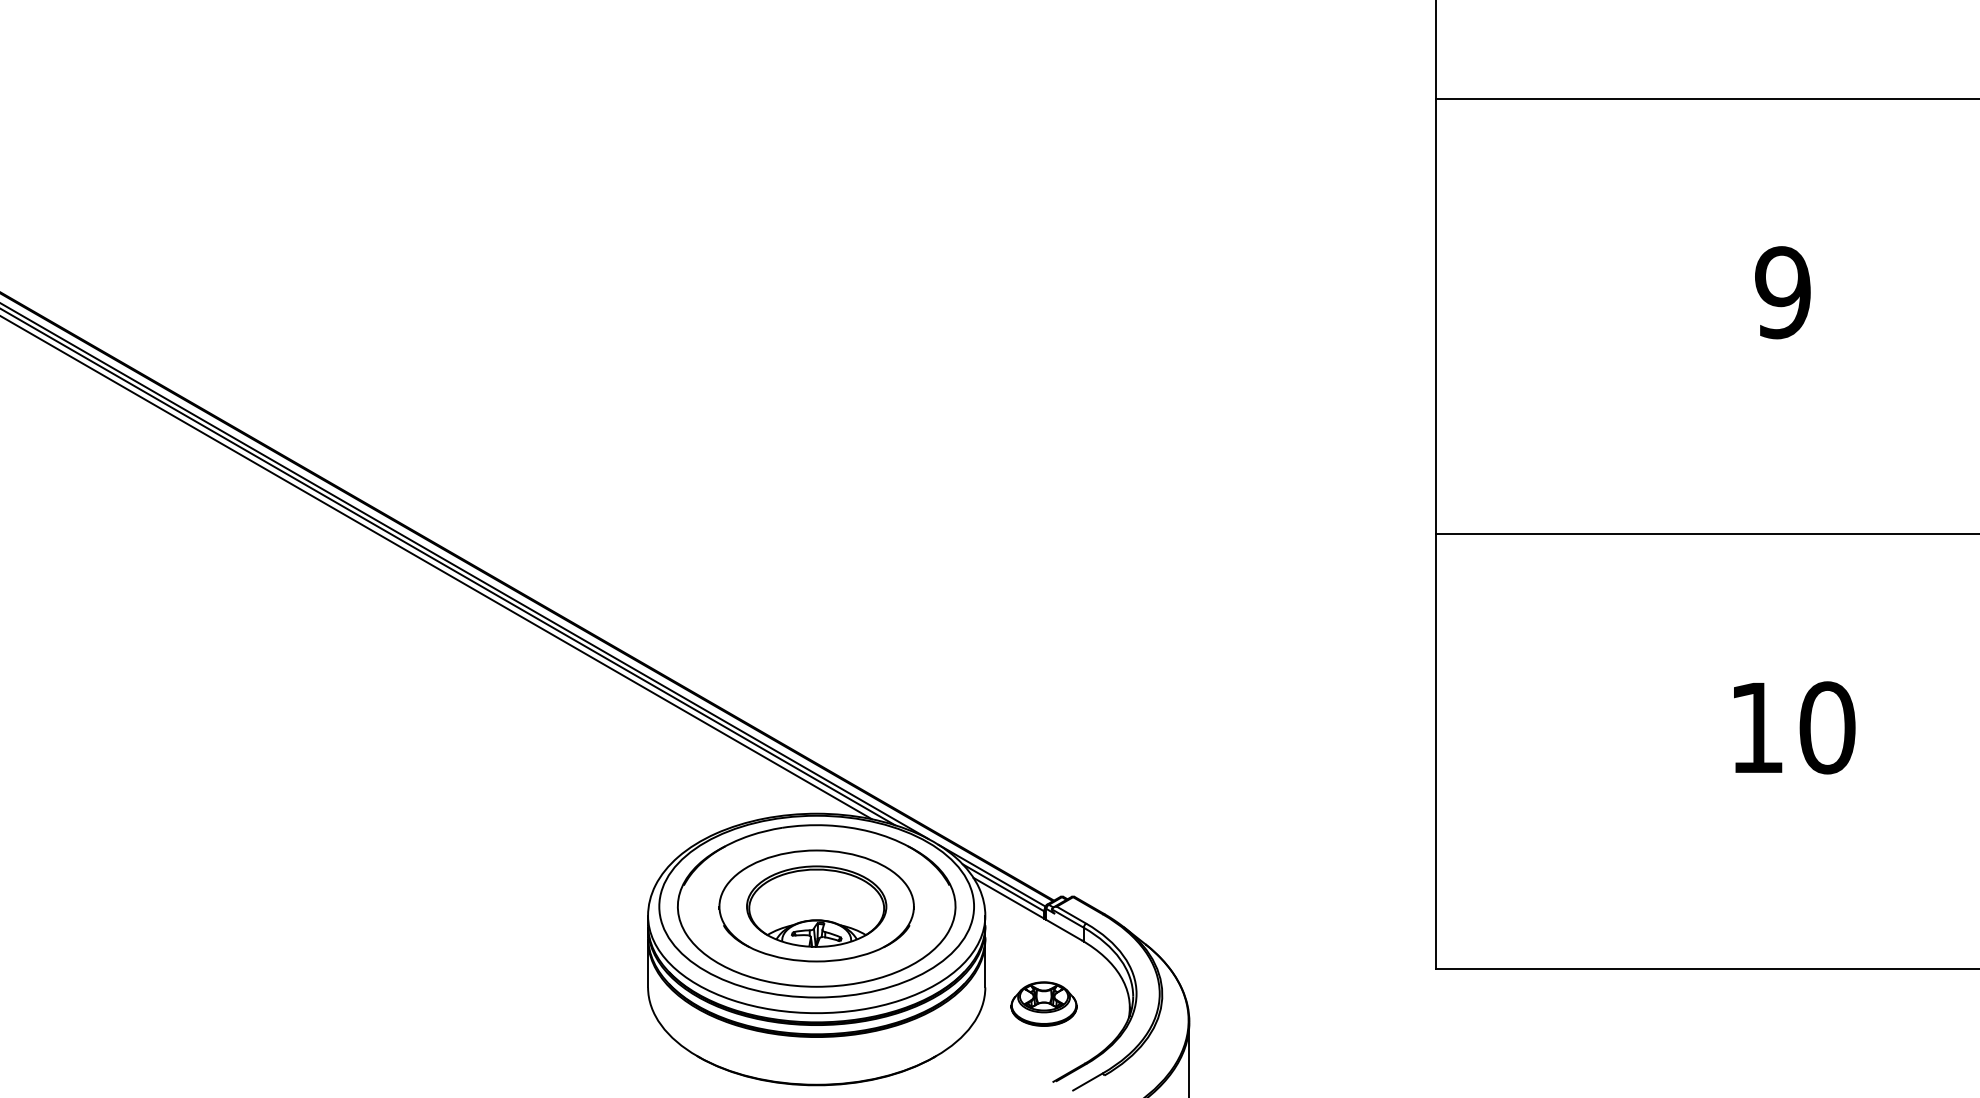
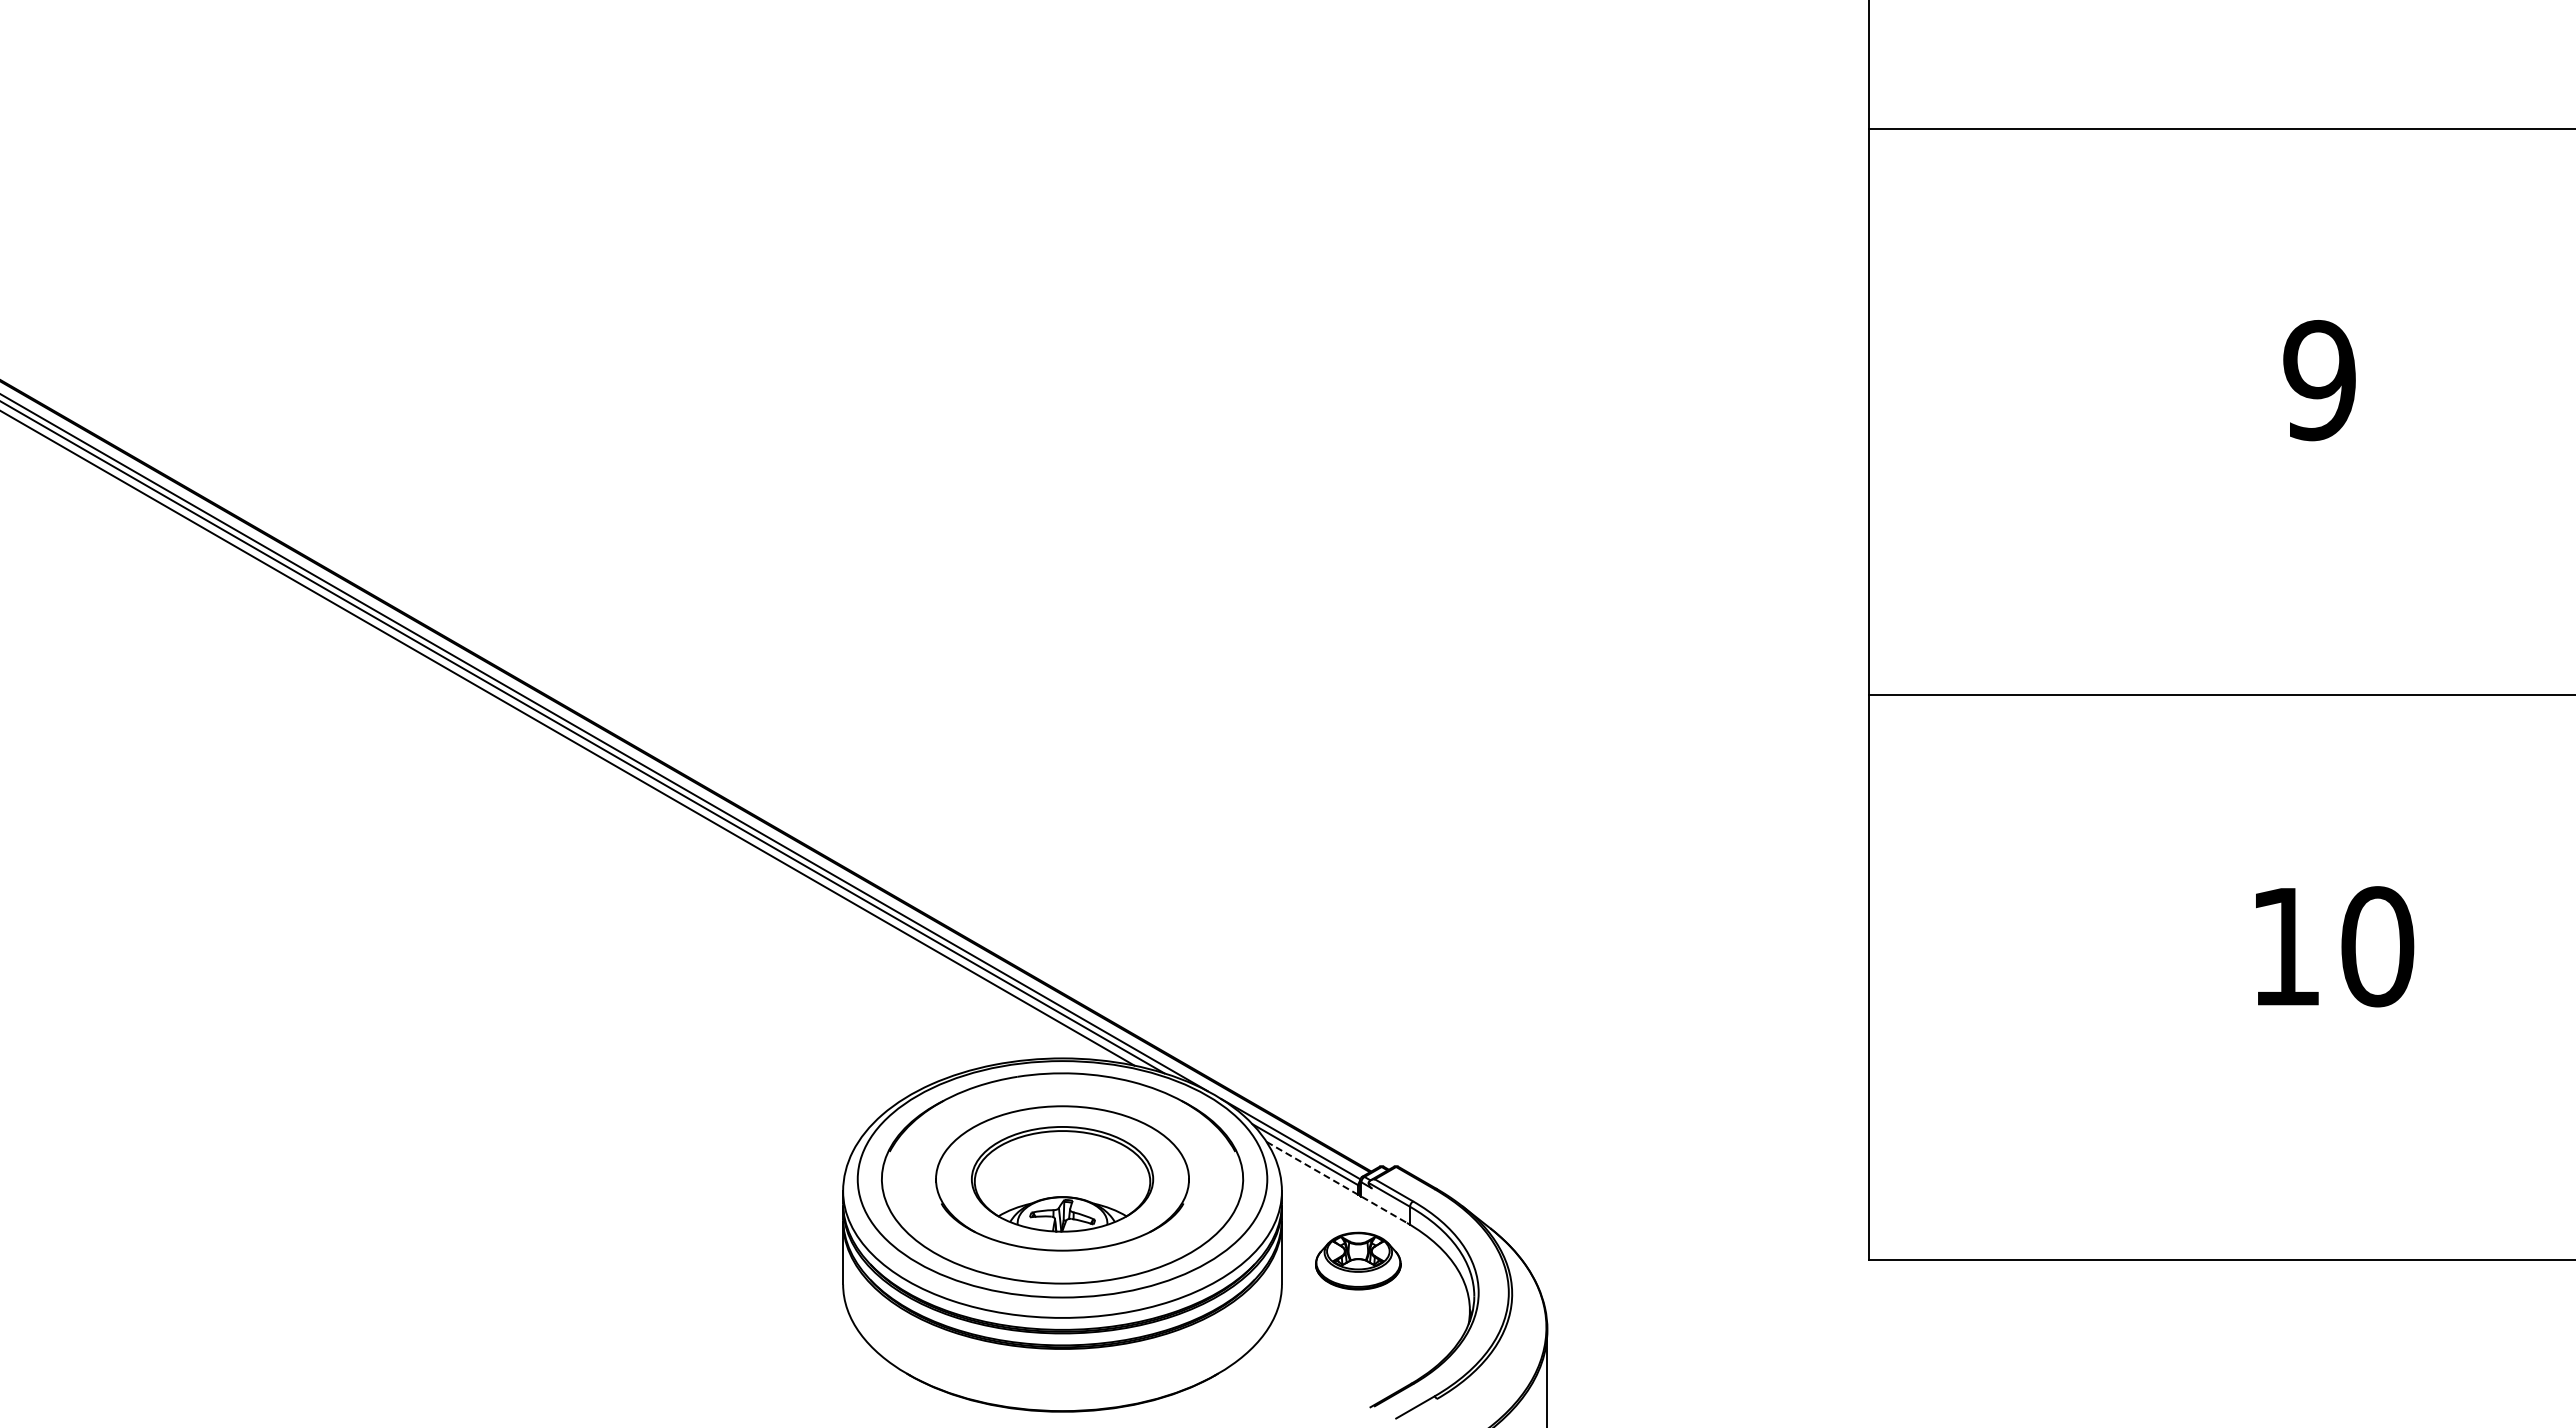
line: (1028, 909) -> (1337, 1182), solid -> dashed
part: (1044, 1003) -> (1358, 1260), moved

